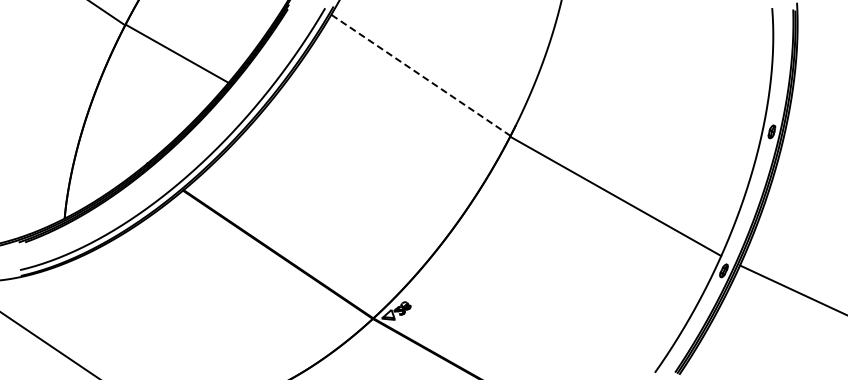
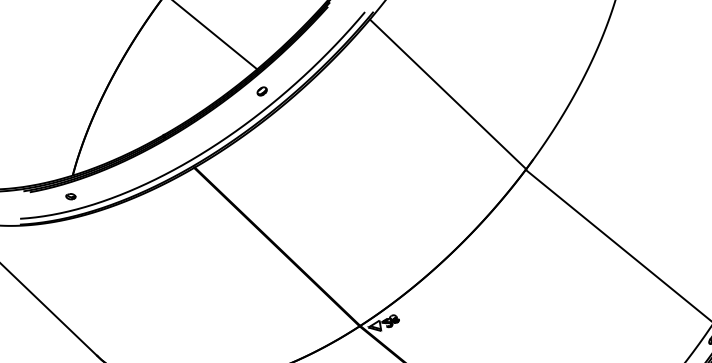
line: (420, 75) -> (447, 94), dashed -> solid
part: (236, 103) -> (261, 91), added
part: (65, 239) -> (70, 196), added

